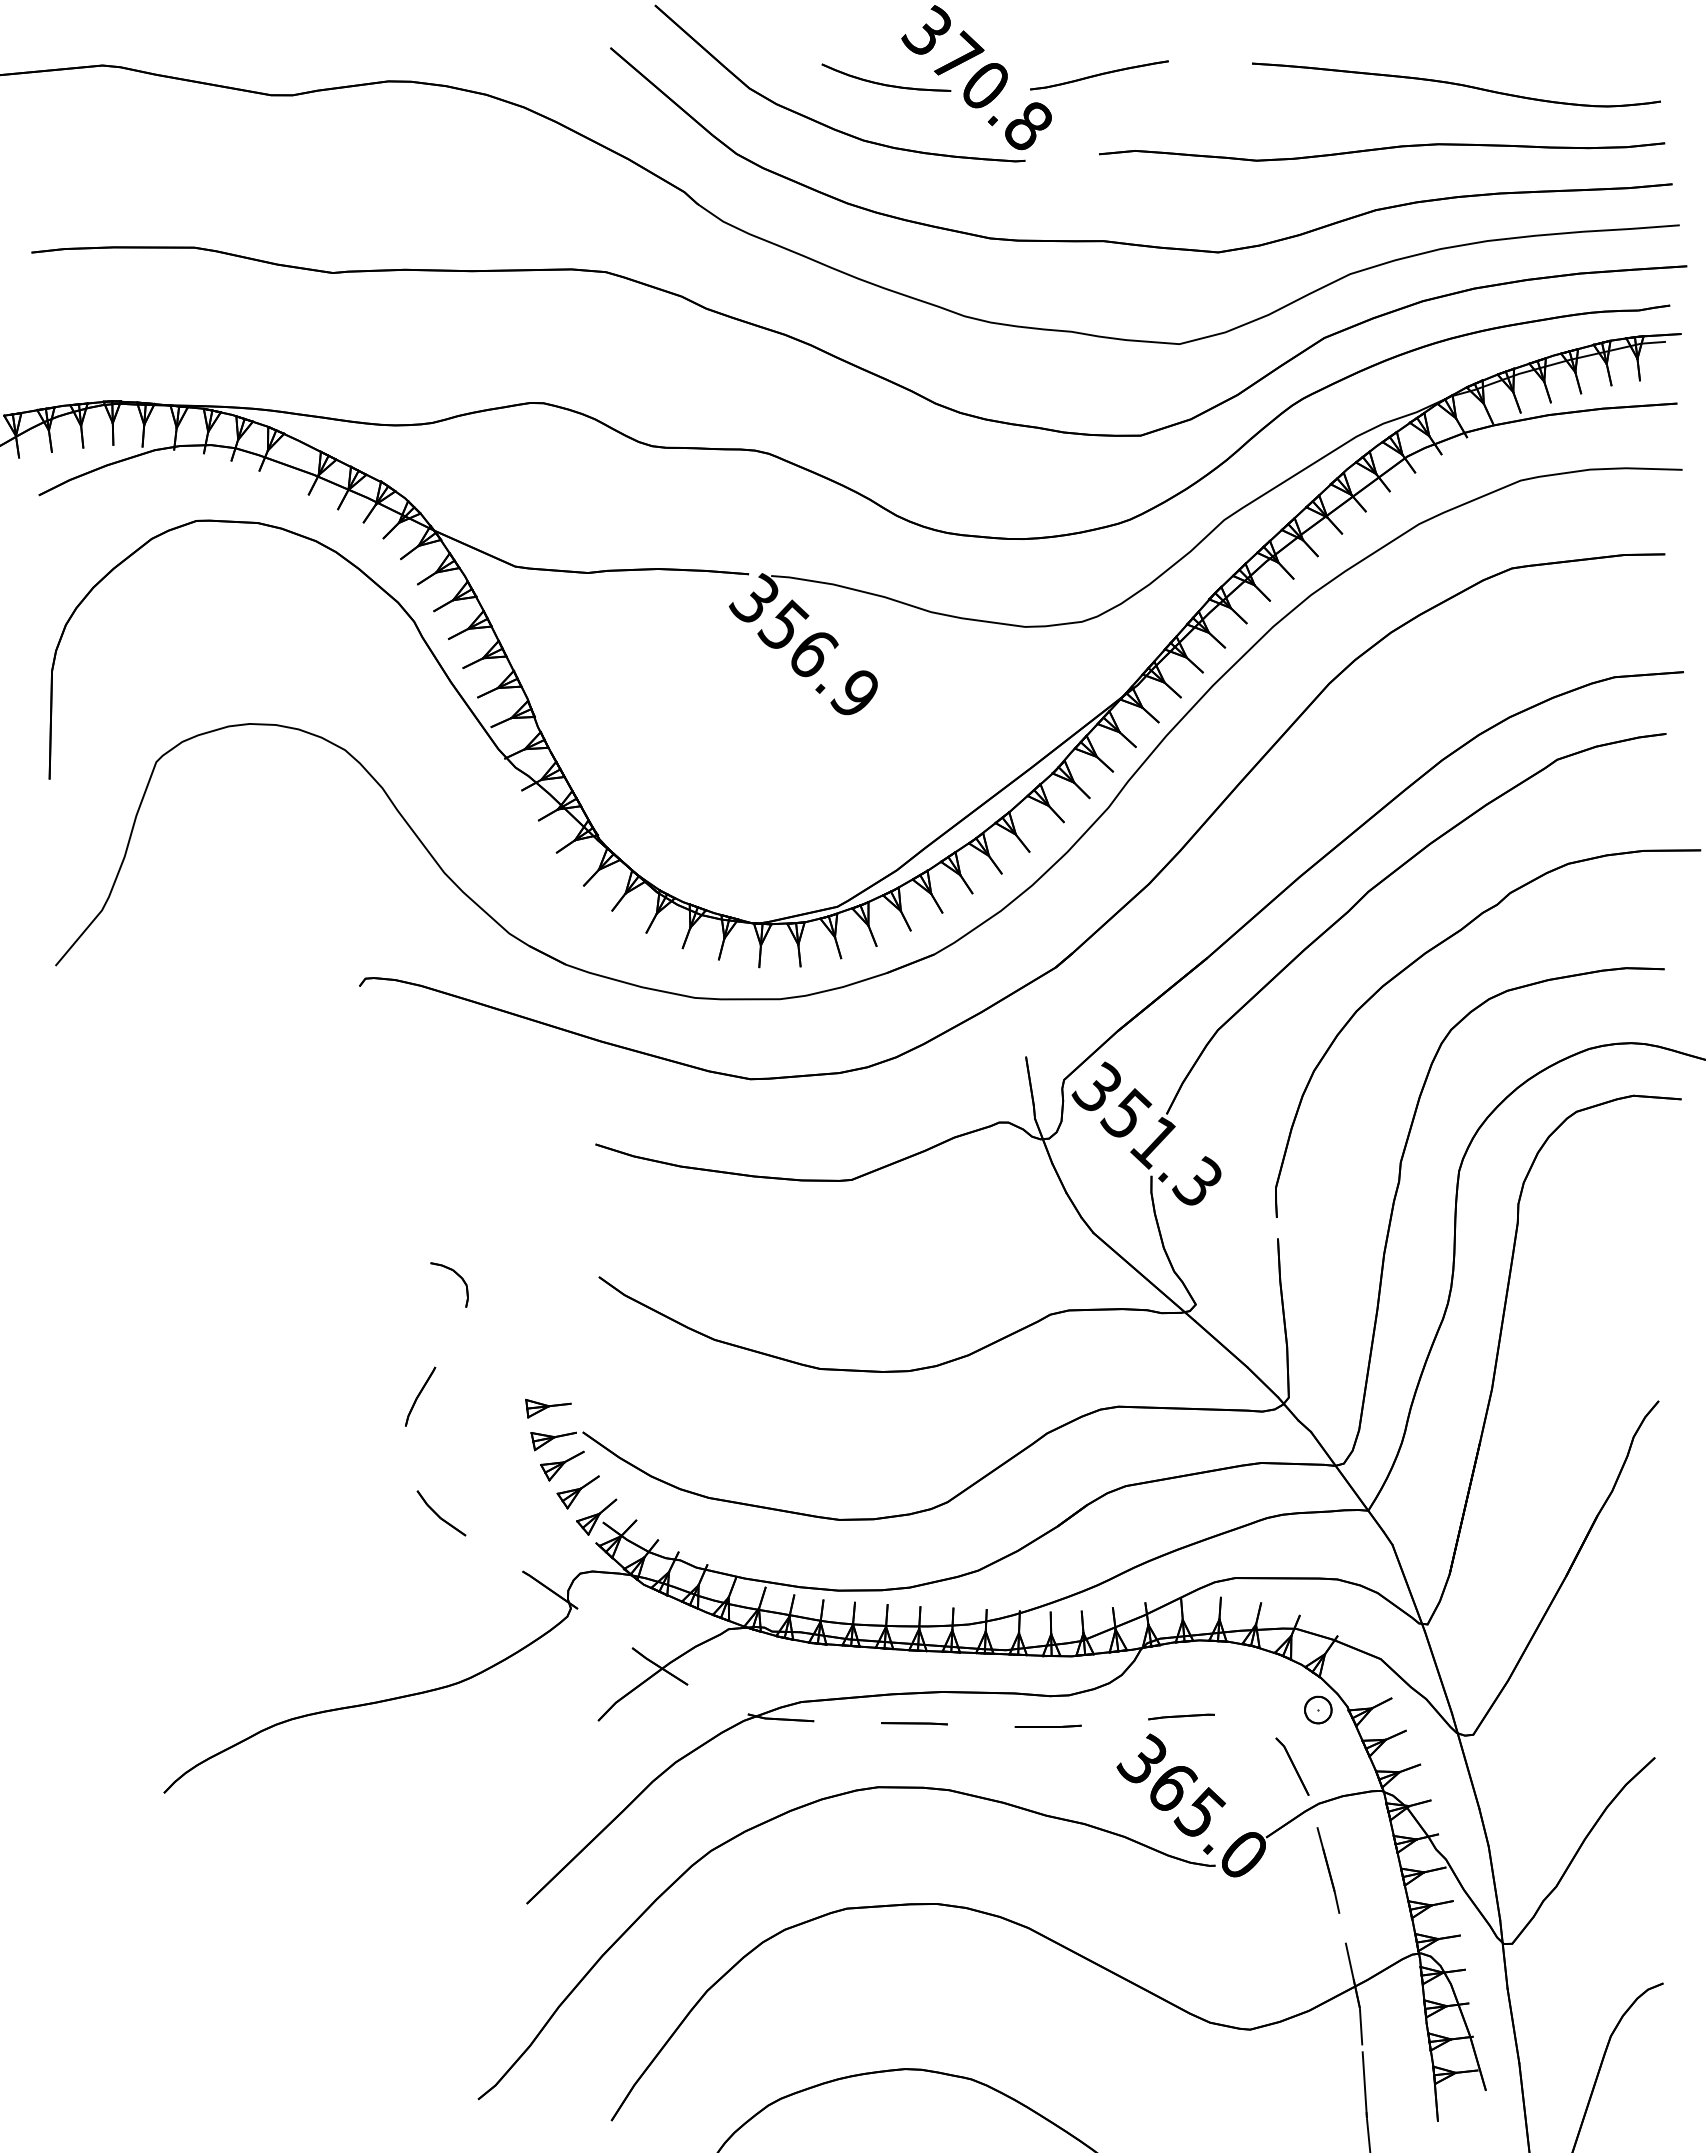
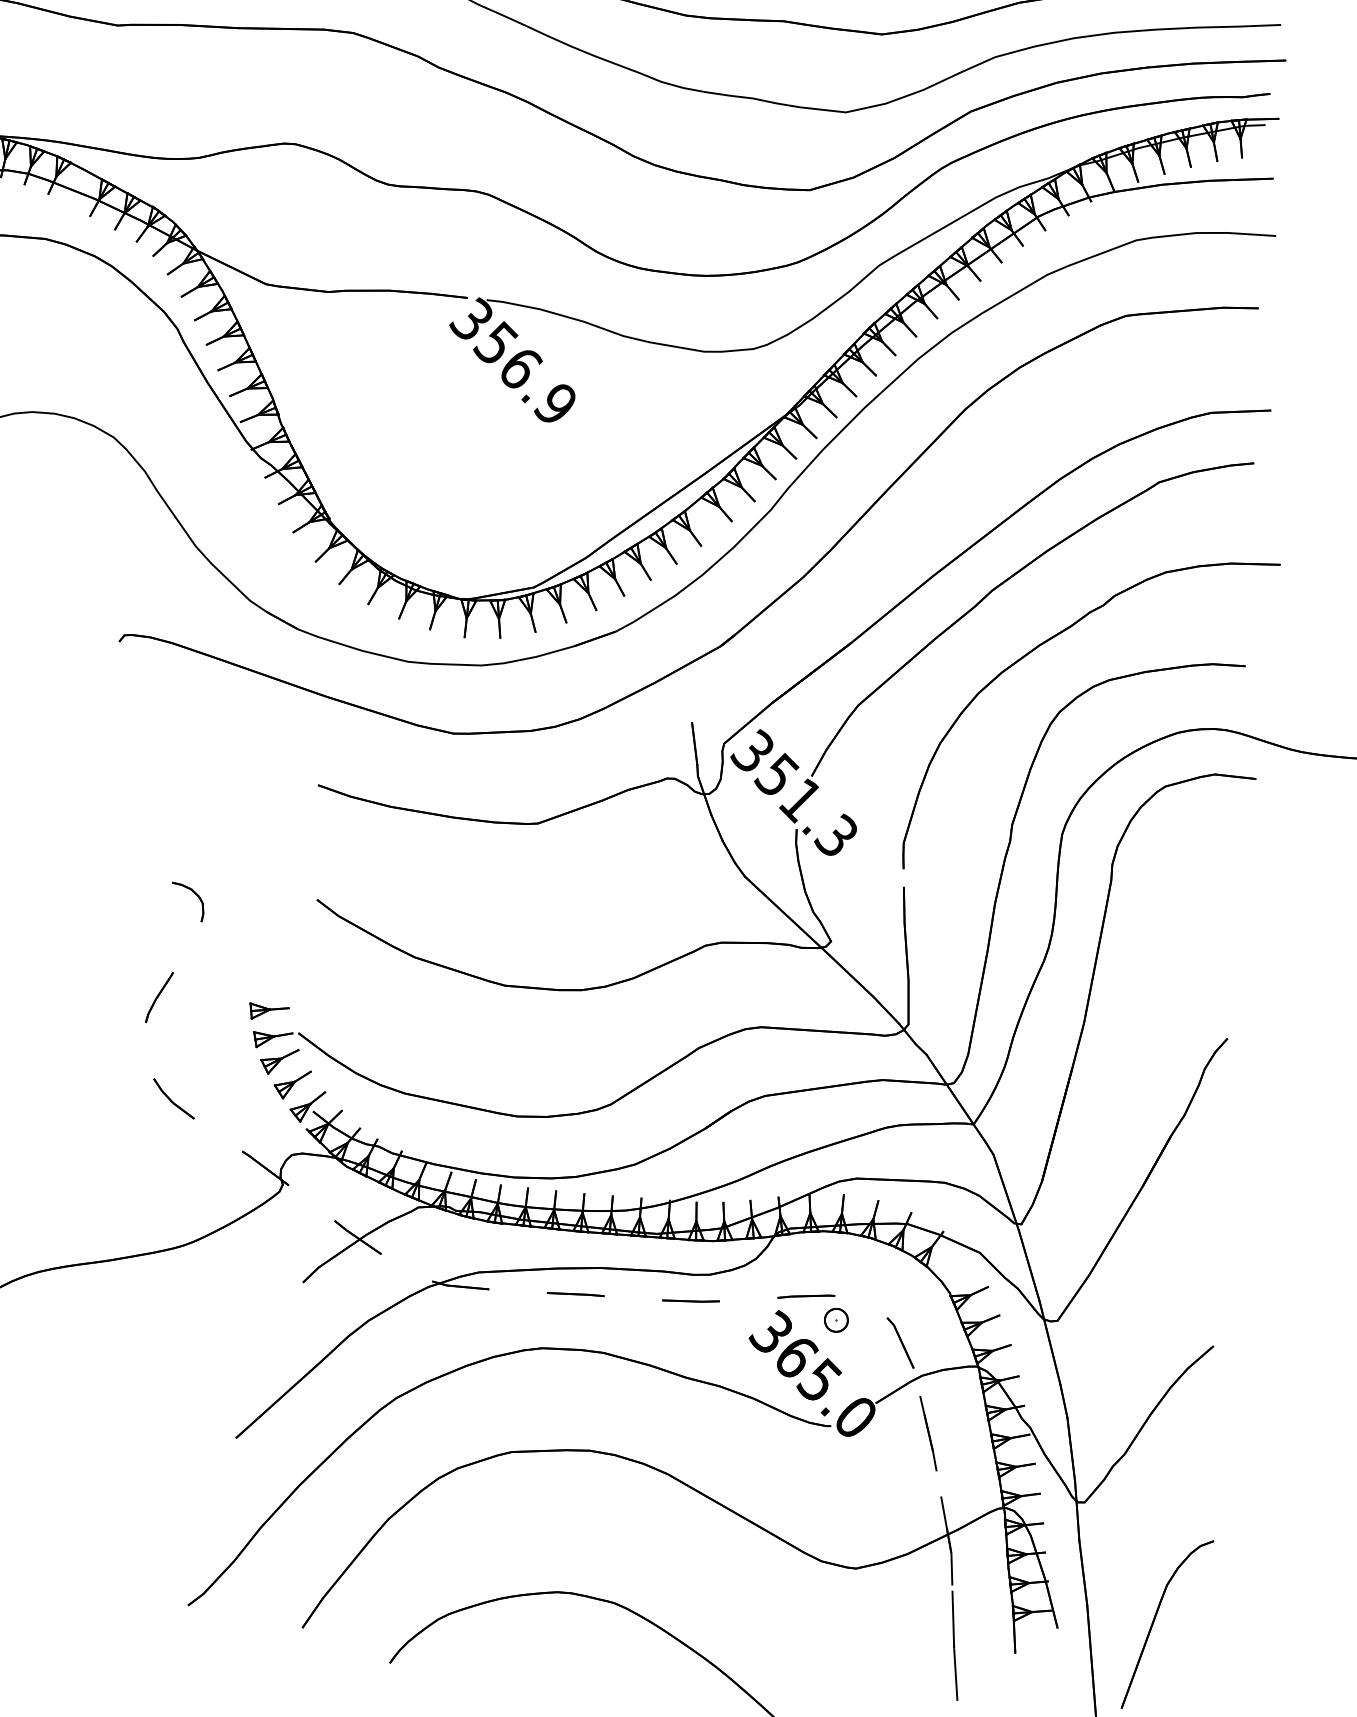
part: (1318, 1709) -> (836, 1319), moved

